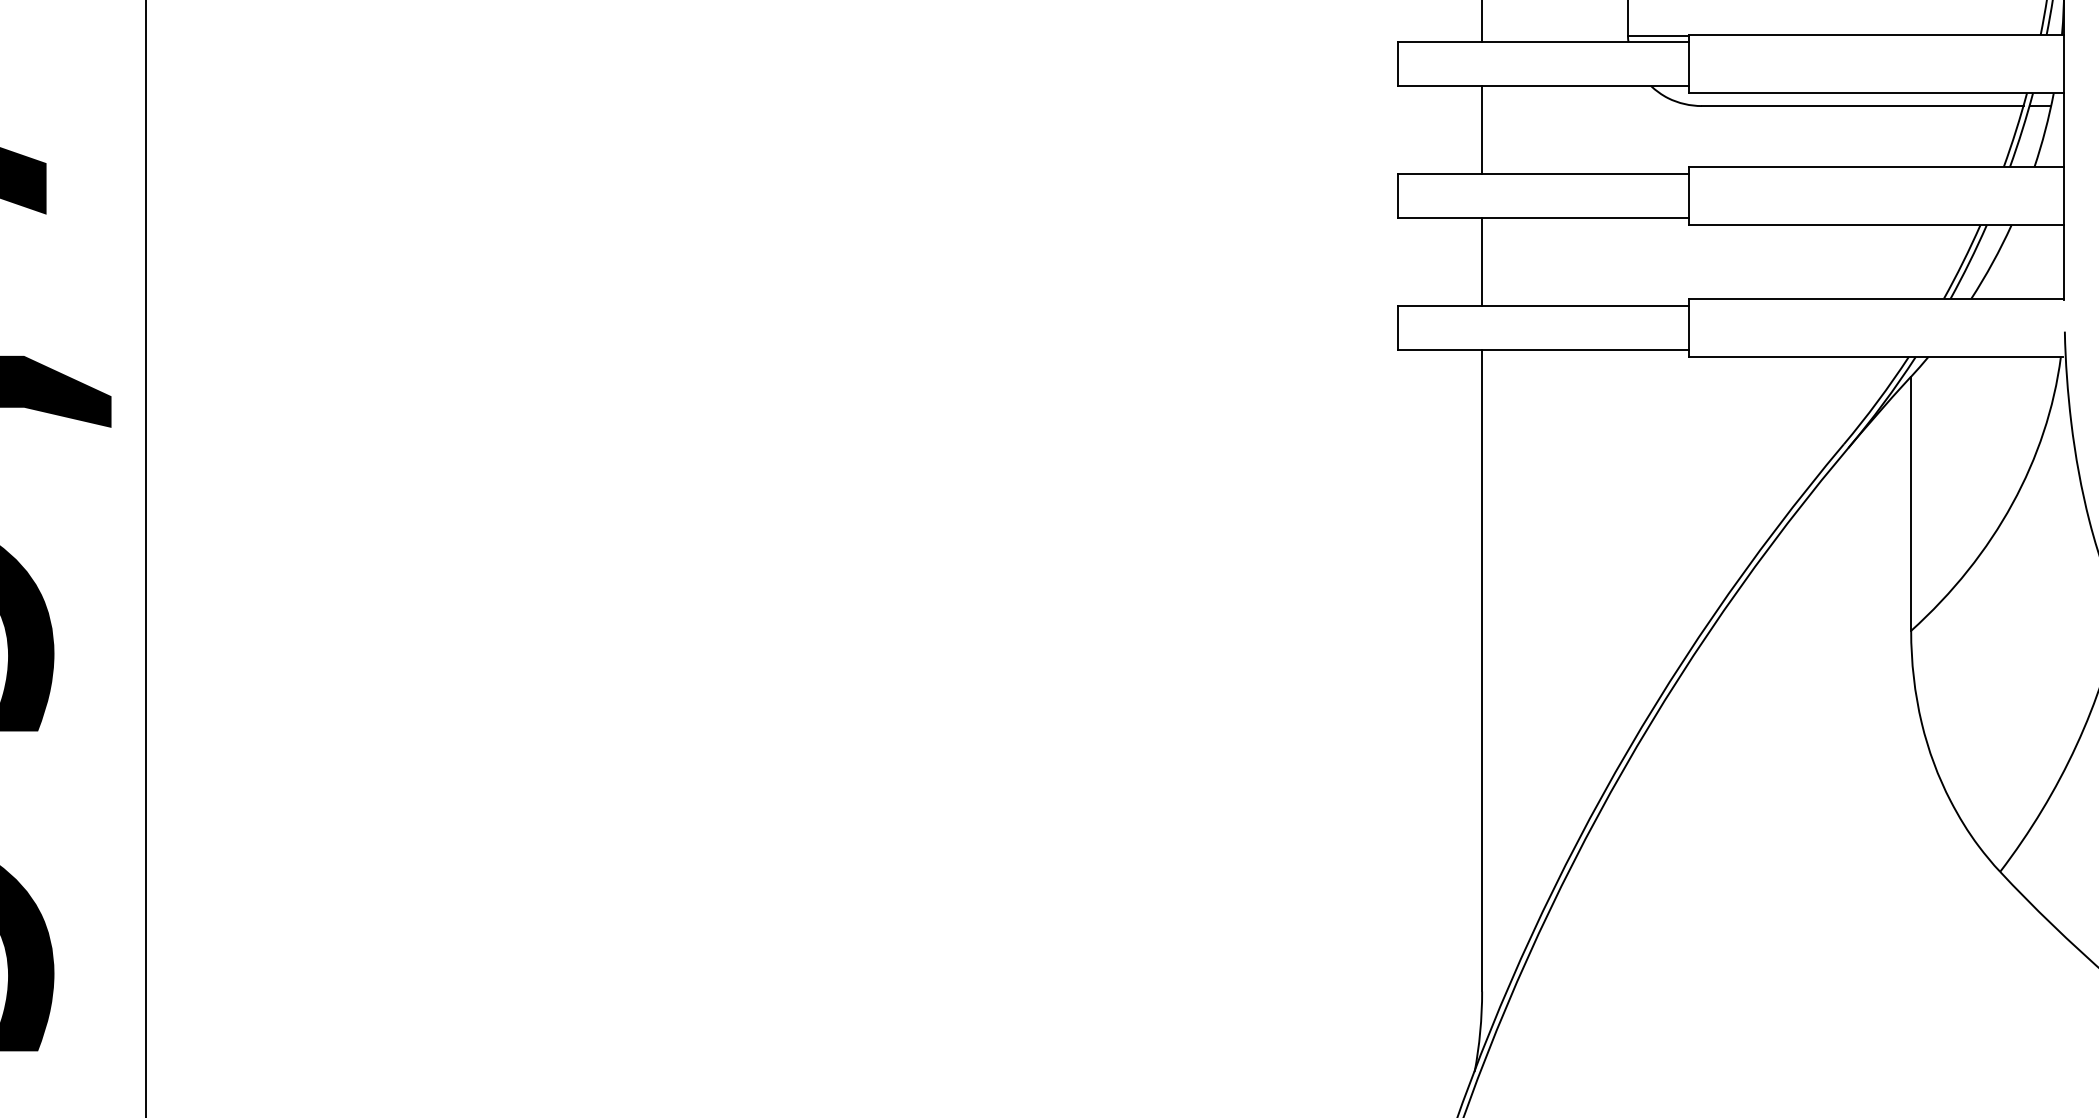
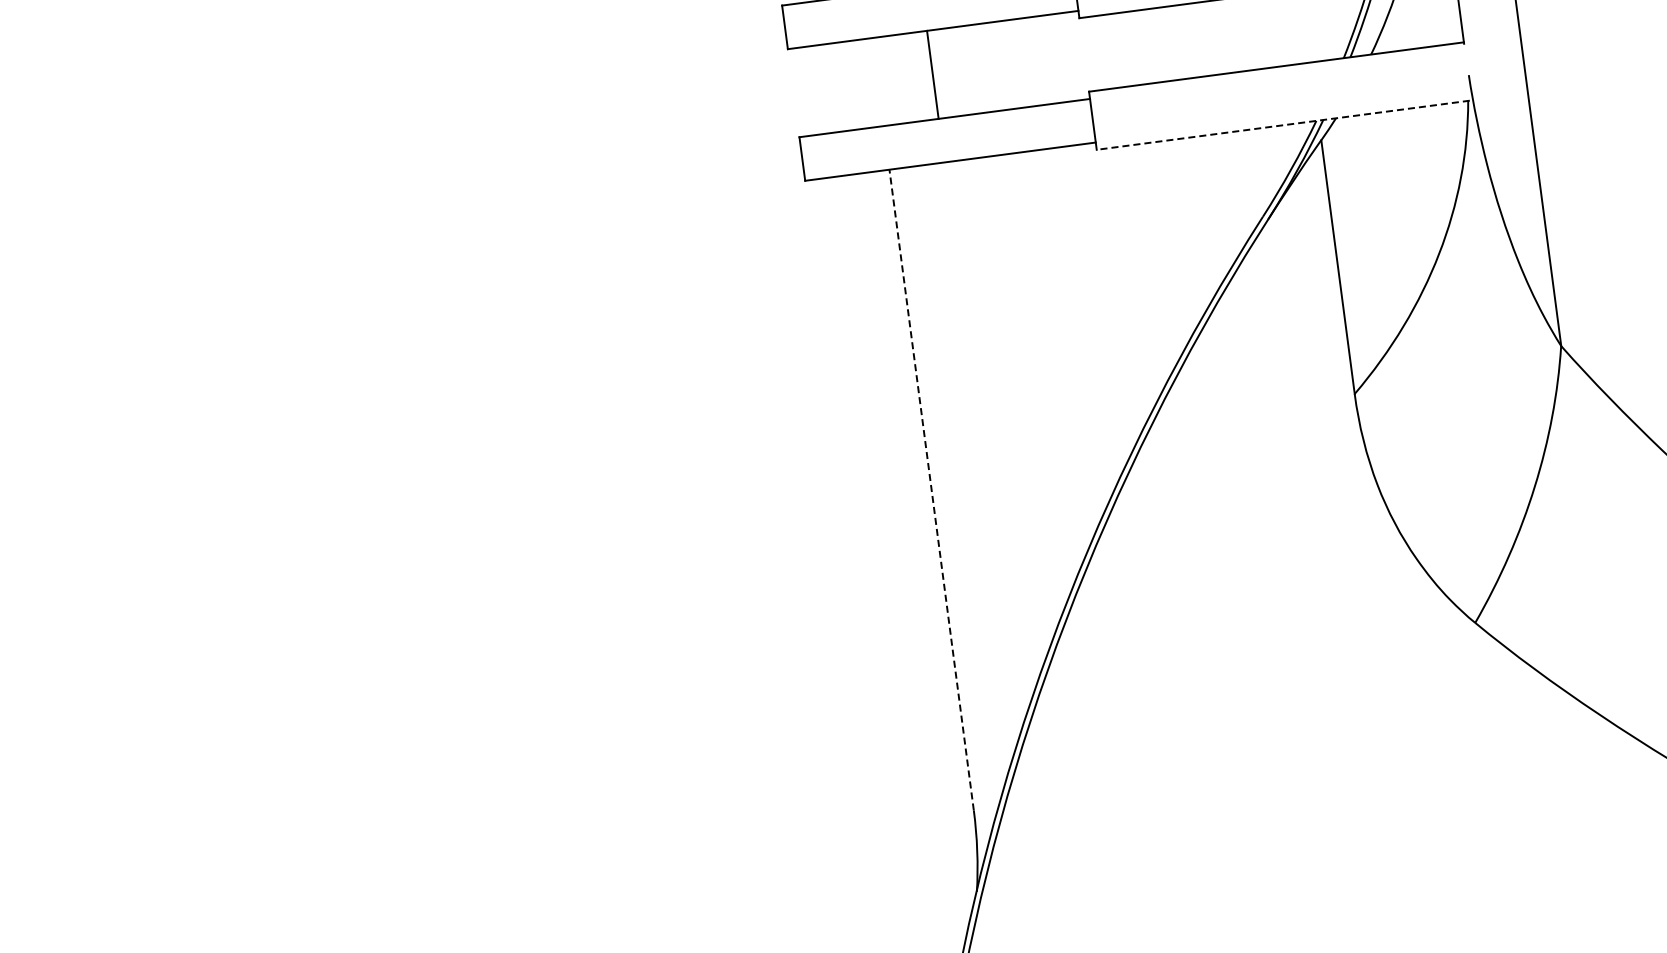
line: (1482, 261) -> (933, 74), moved
line: (1875, 356) -> (1283, 124), solid -> dashed
line: (1482, 670) -> (932, 489), solid -> dashed

